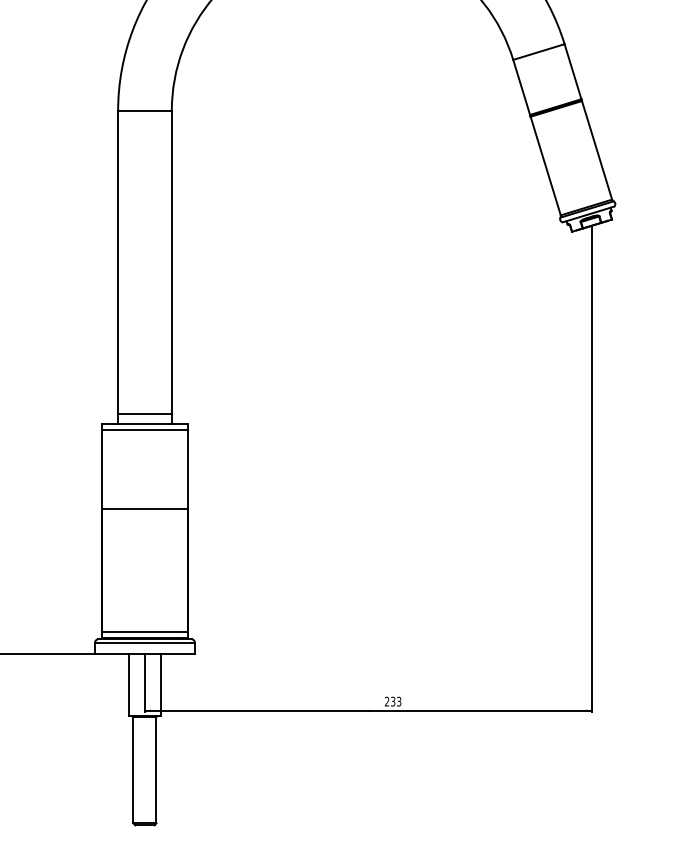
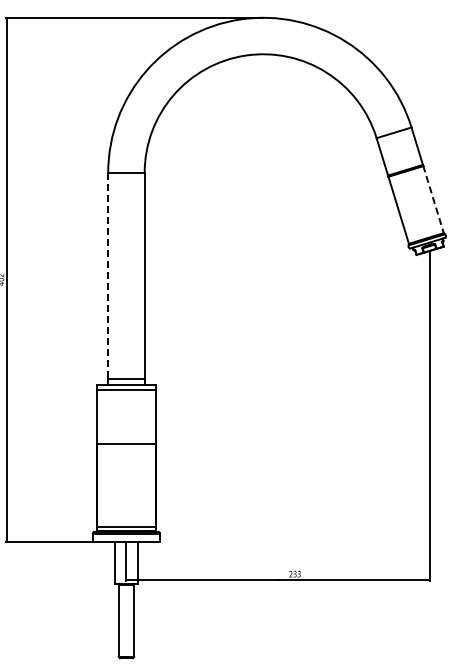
line: (596, 150) -> (433, 199), solid -> dashed
line: (118, 262) -> (108, 275), solid -> dashed

